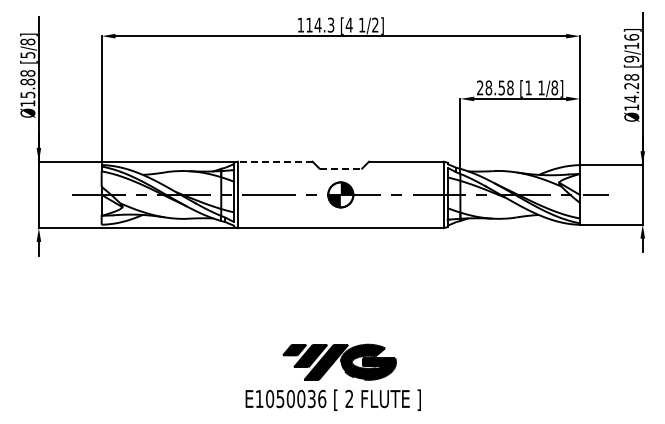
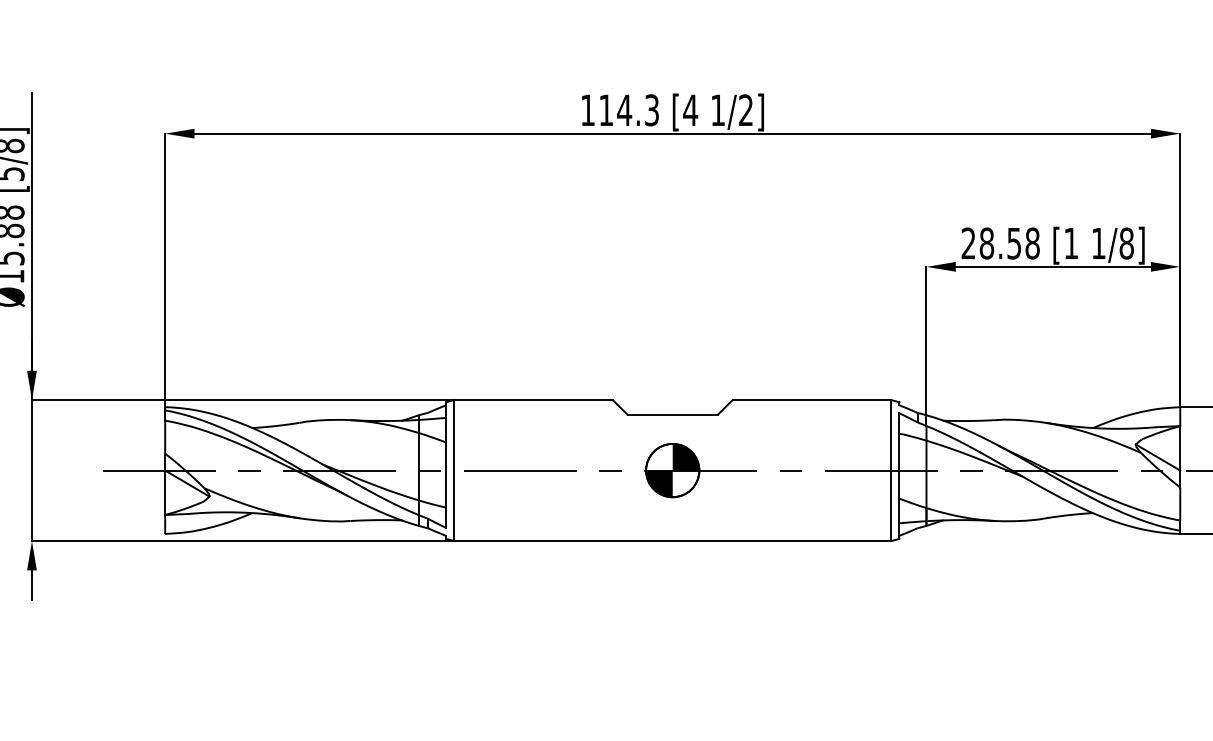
line: (274, 161) -> (531, 399), dashed -> solid
line: (341, 168) -> (674, 414), dashed -> solid

